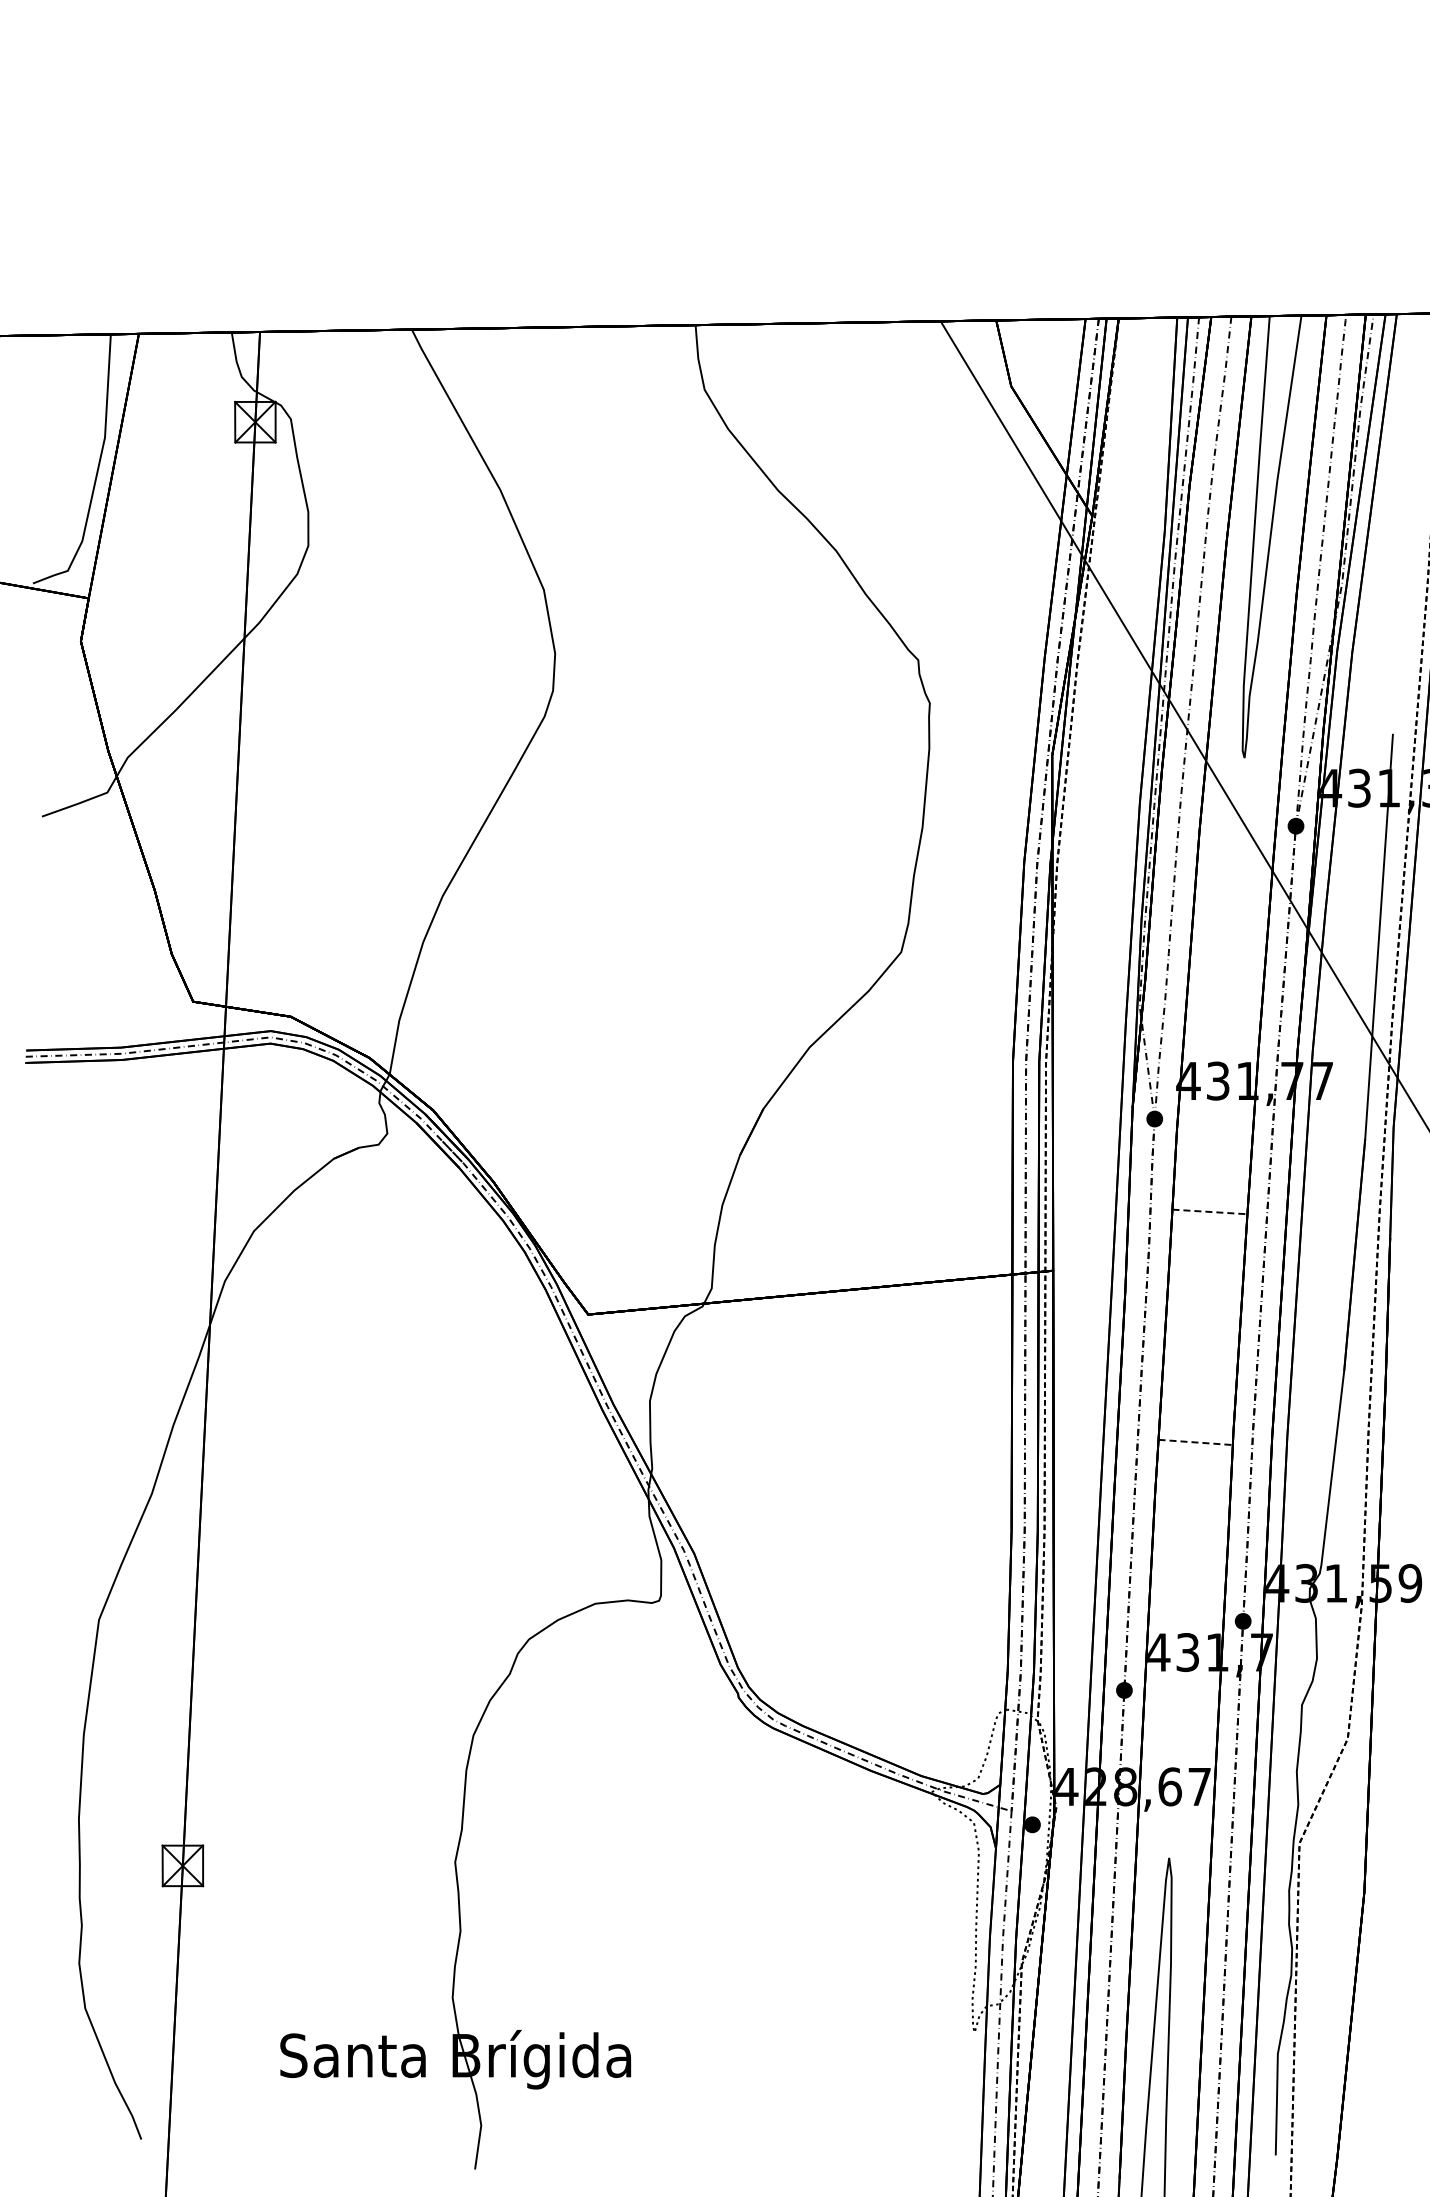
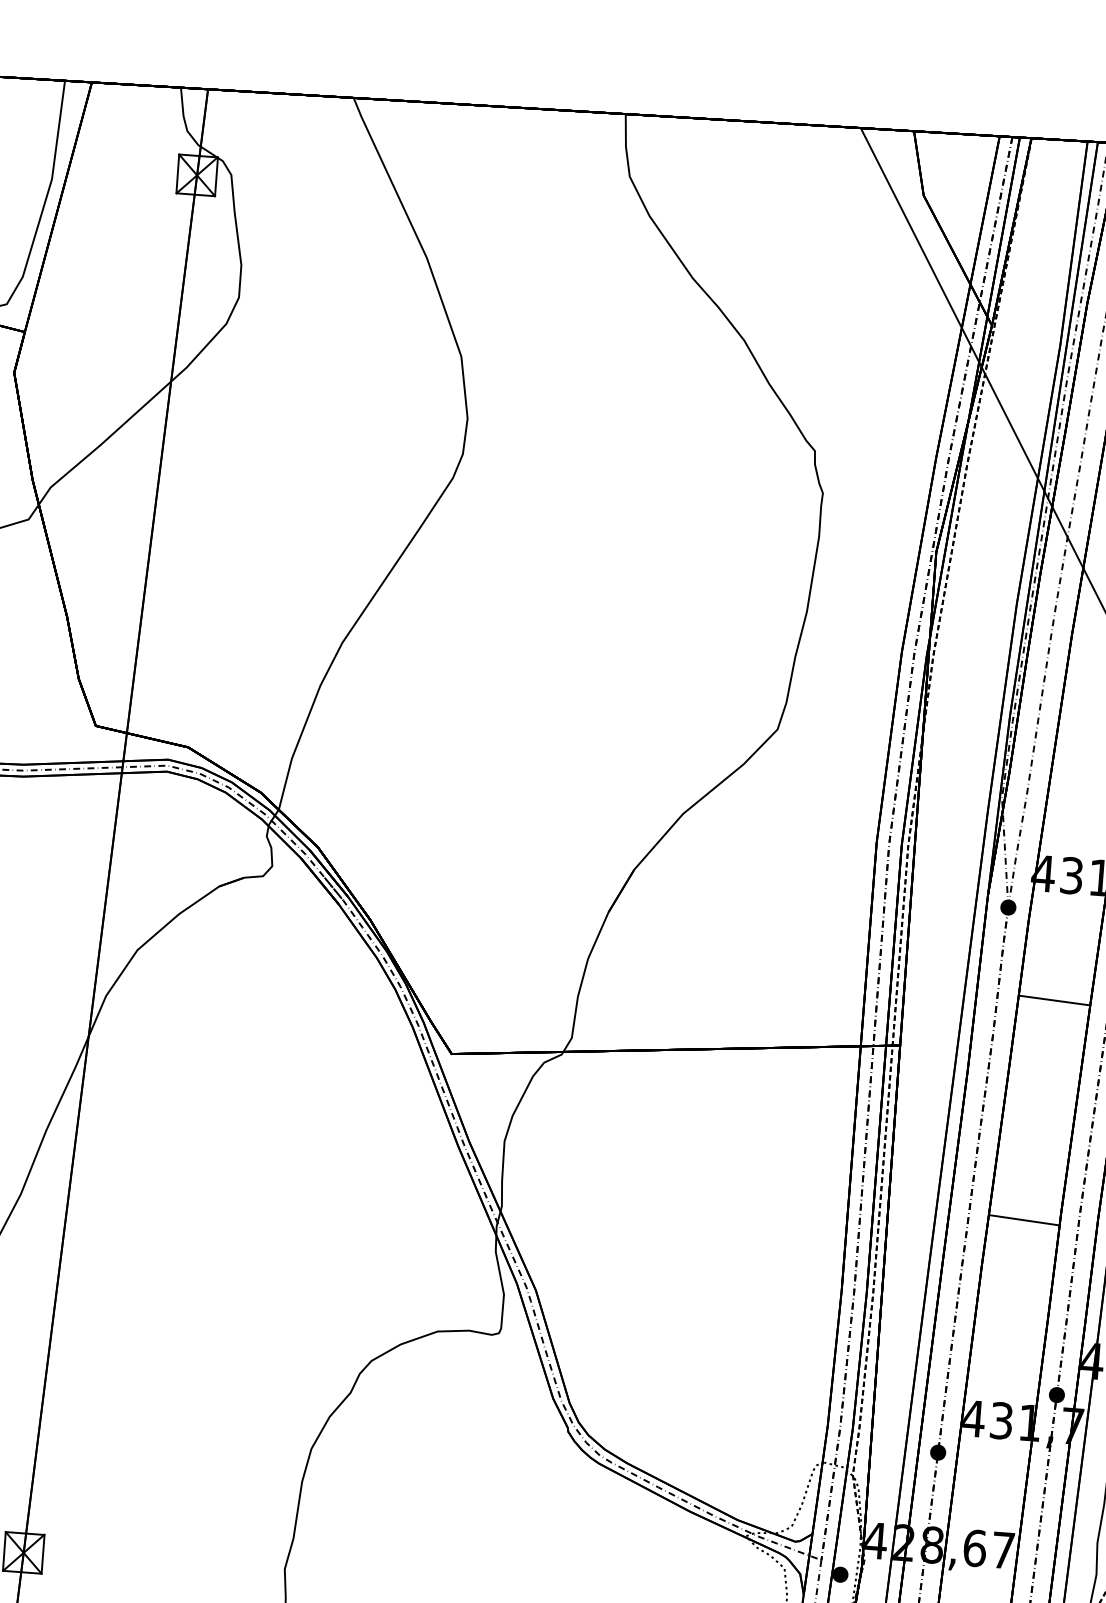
line: (1209, 1211) -> (1054, 1000), dashed -> solid
line: (1196, 1442) -> (1025, 1220), dashed -> solid

